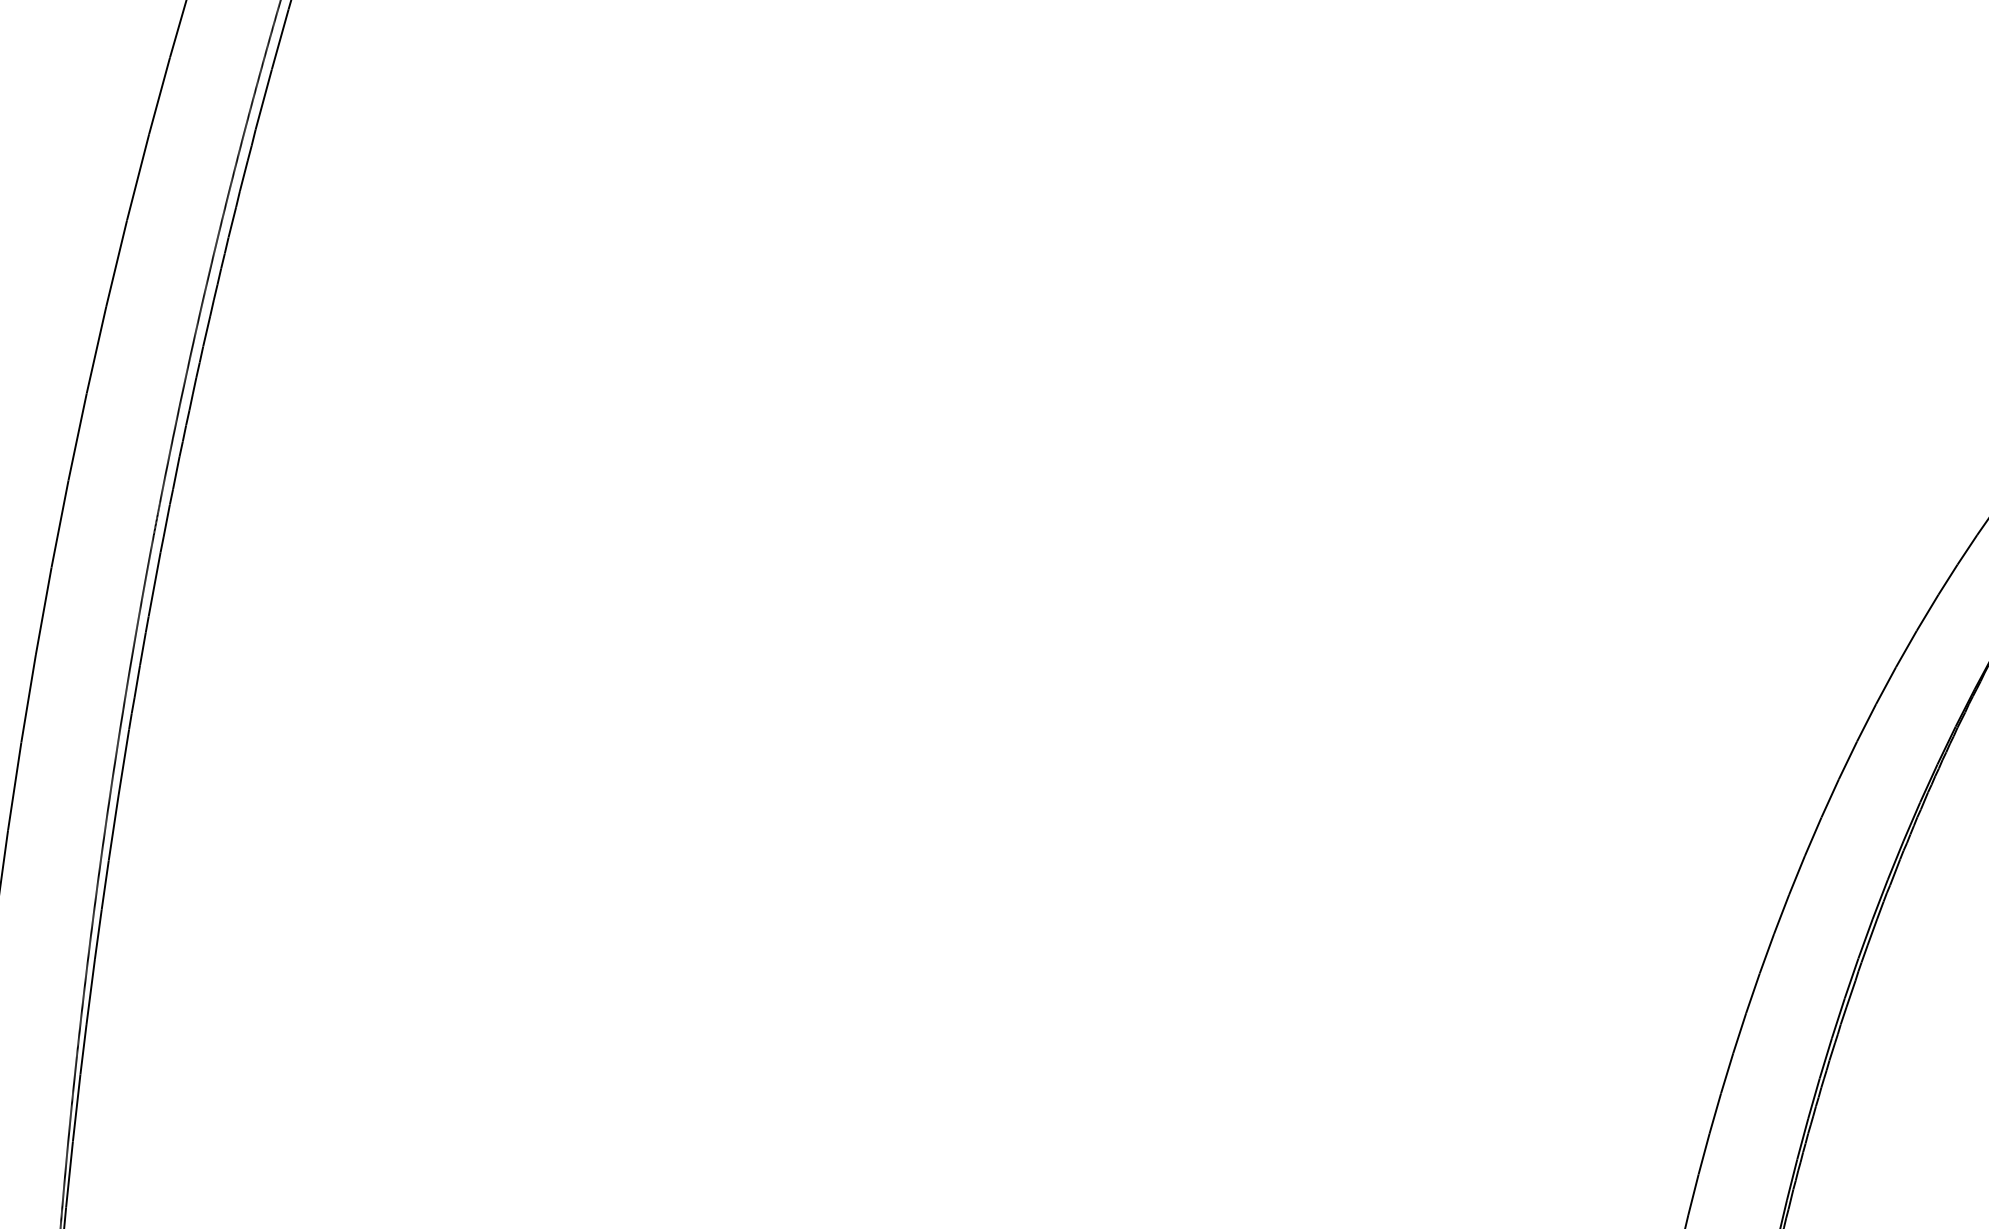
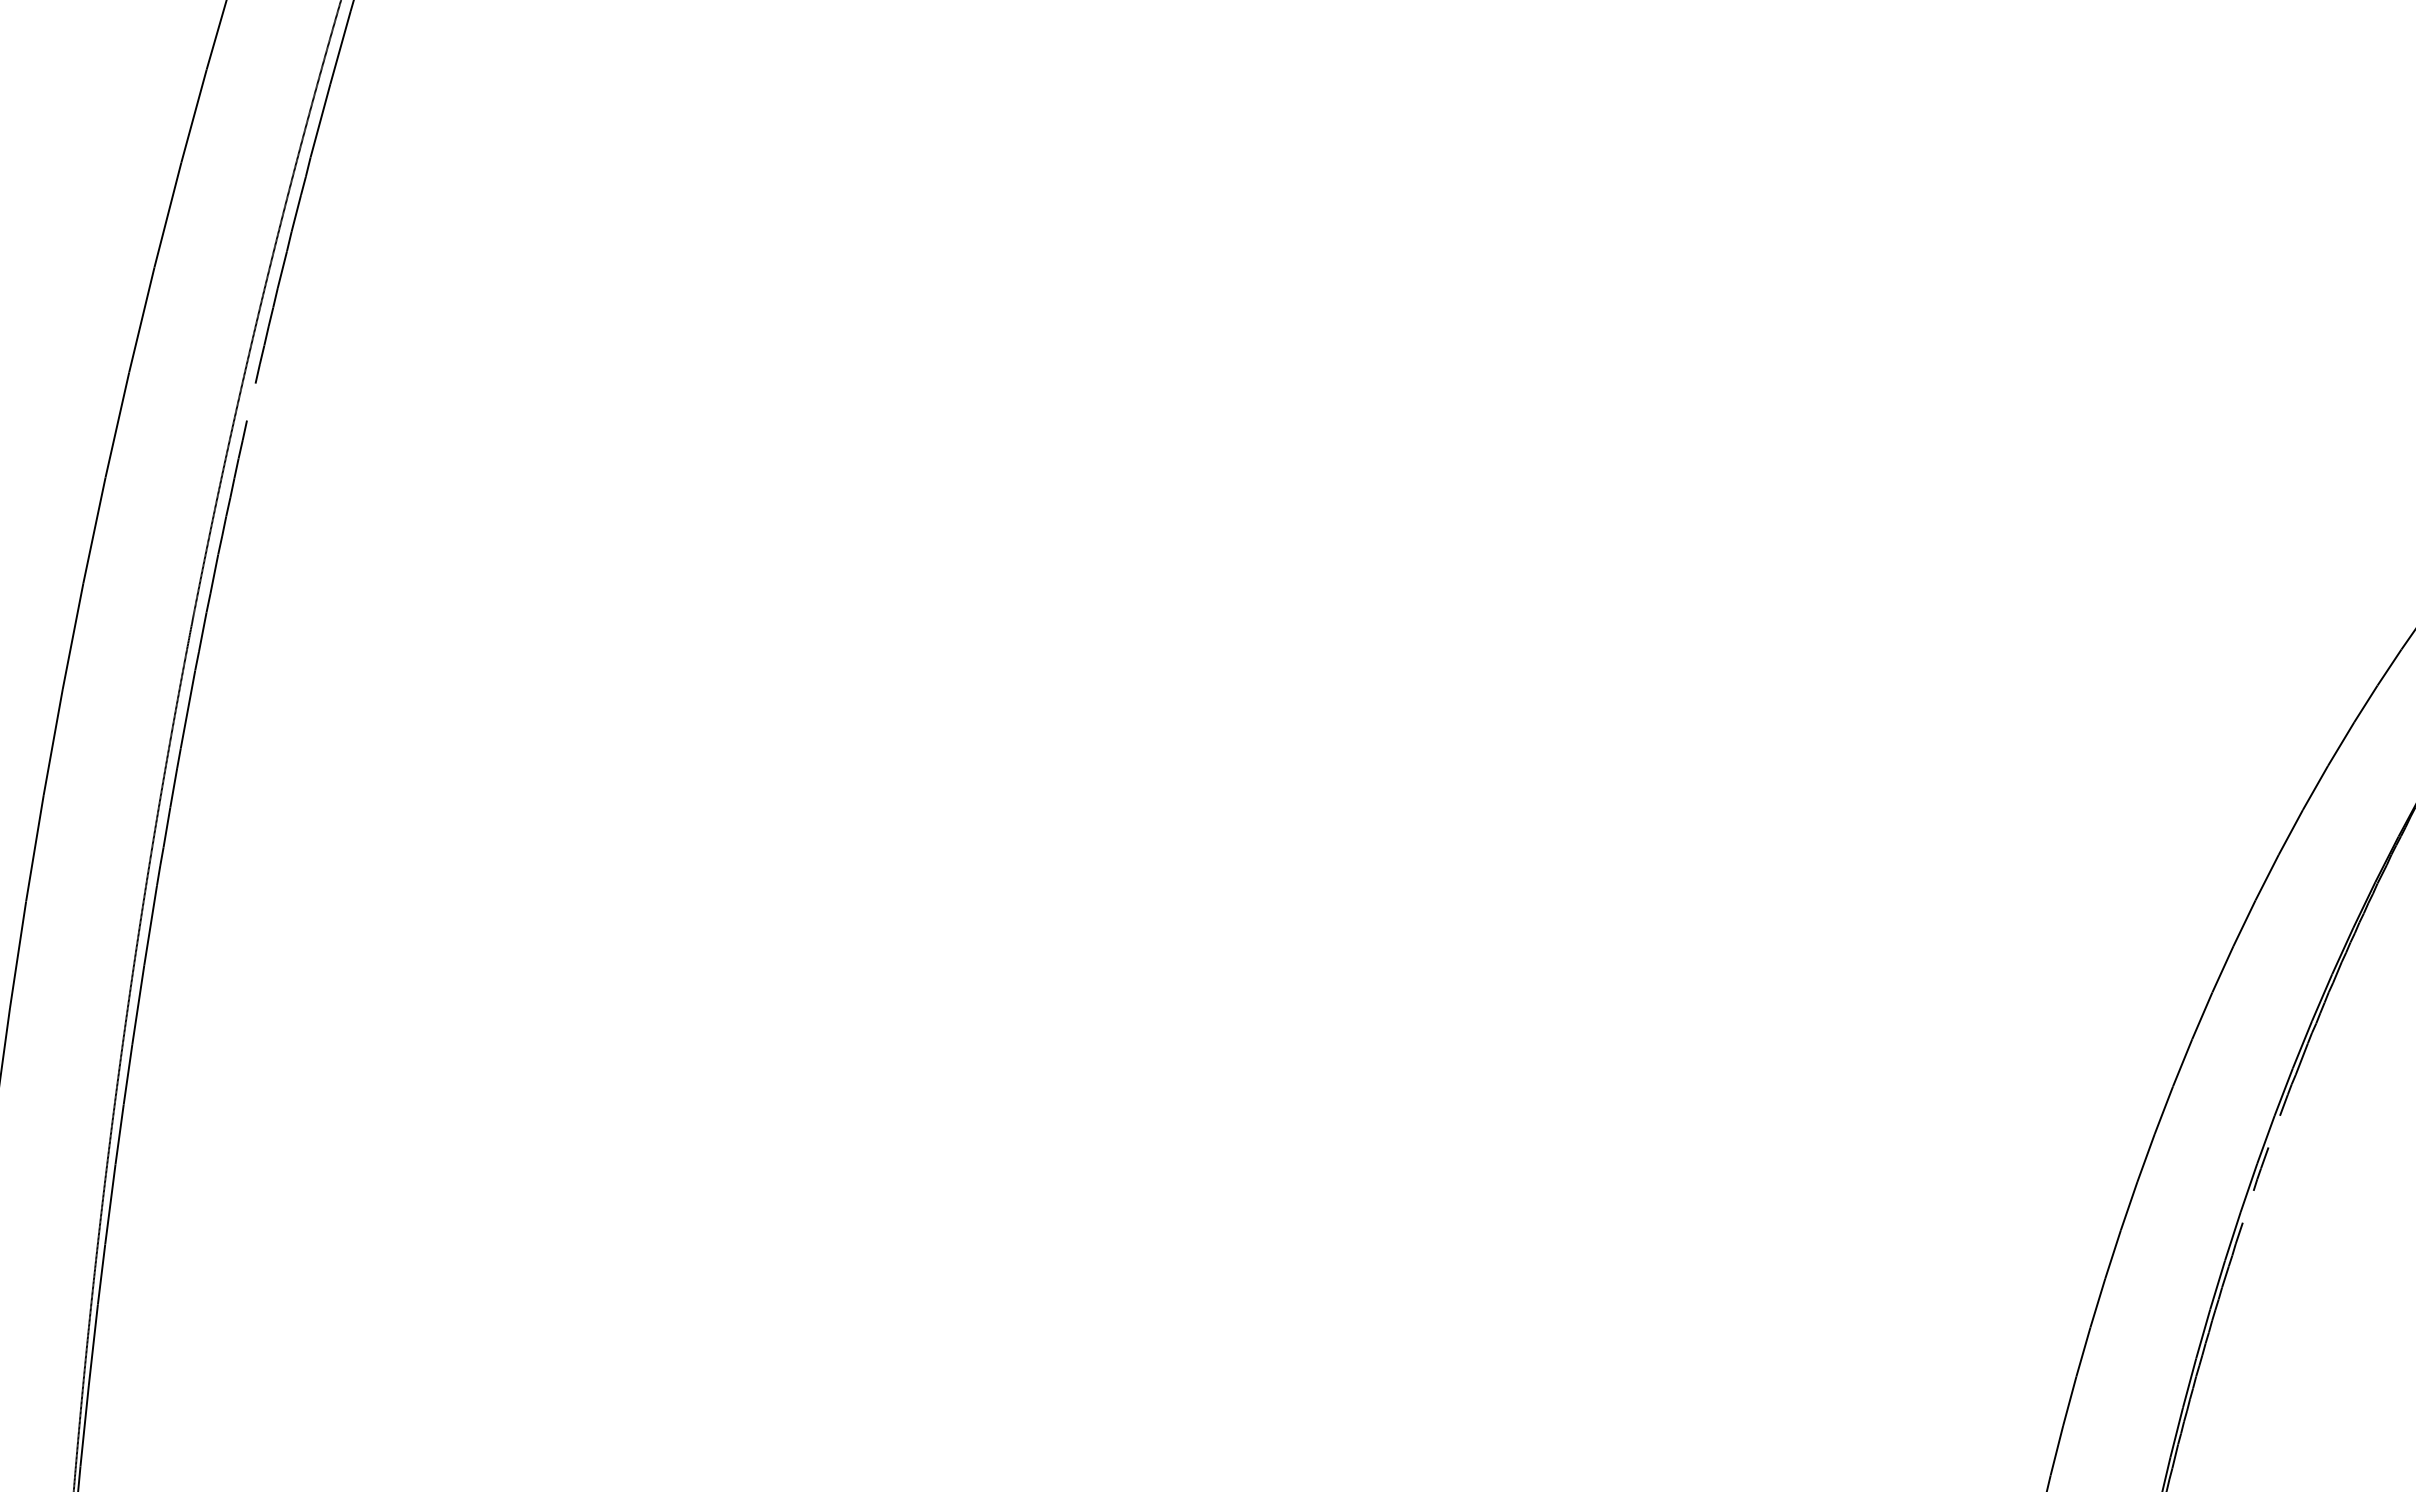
line: (206, 330) -> (251, 401), removed
line: (1872, 931) -> (2274, 1131), removed
line: (1850, 993) -> (2247, 1206), removed

